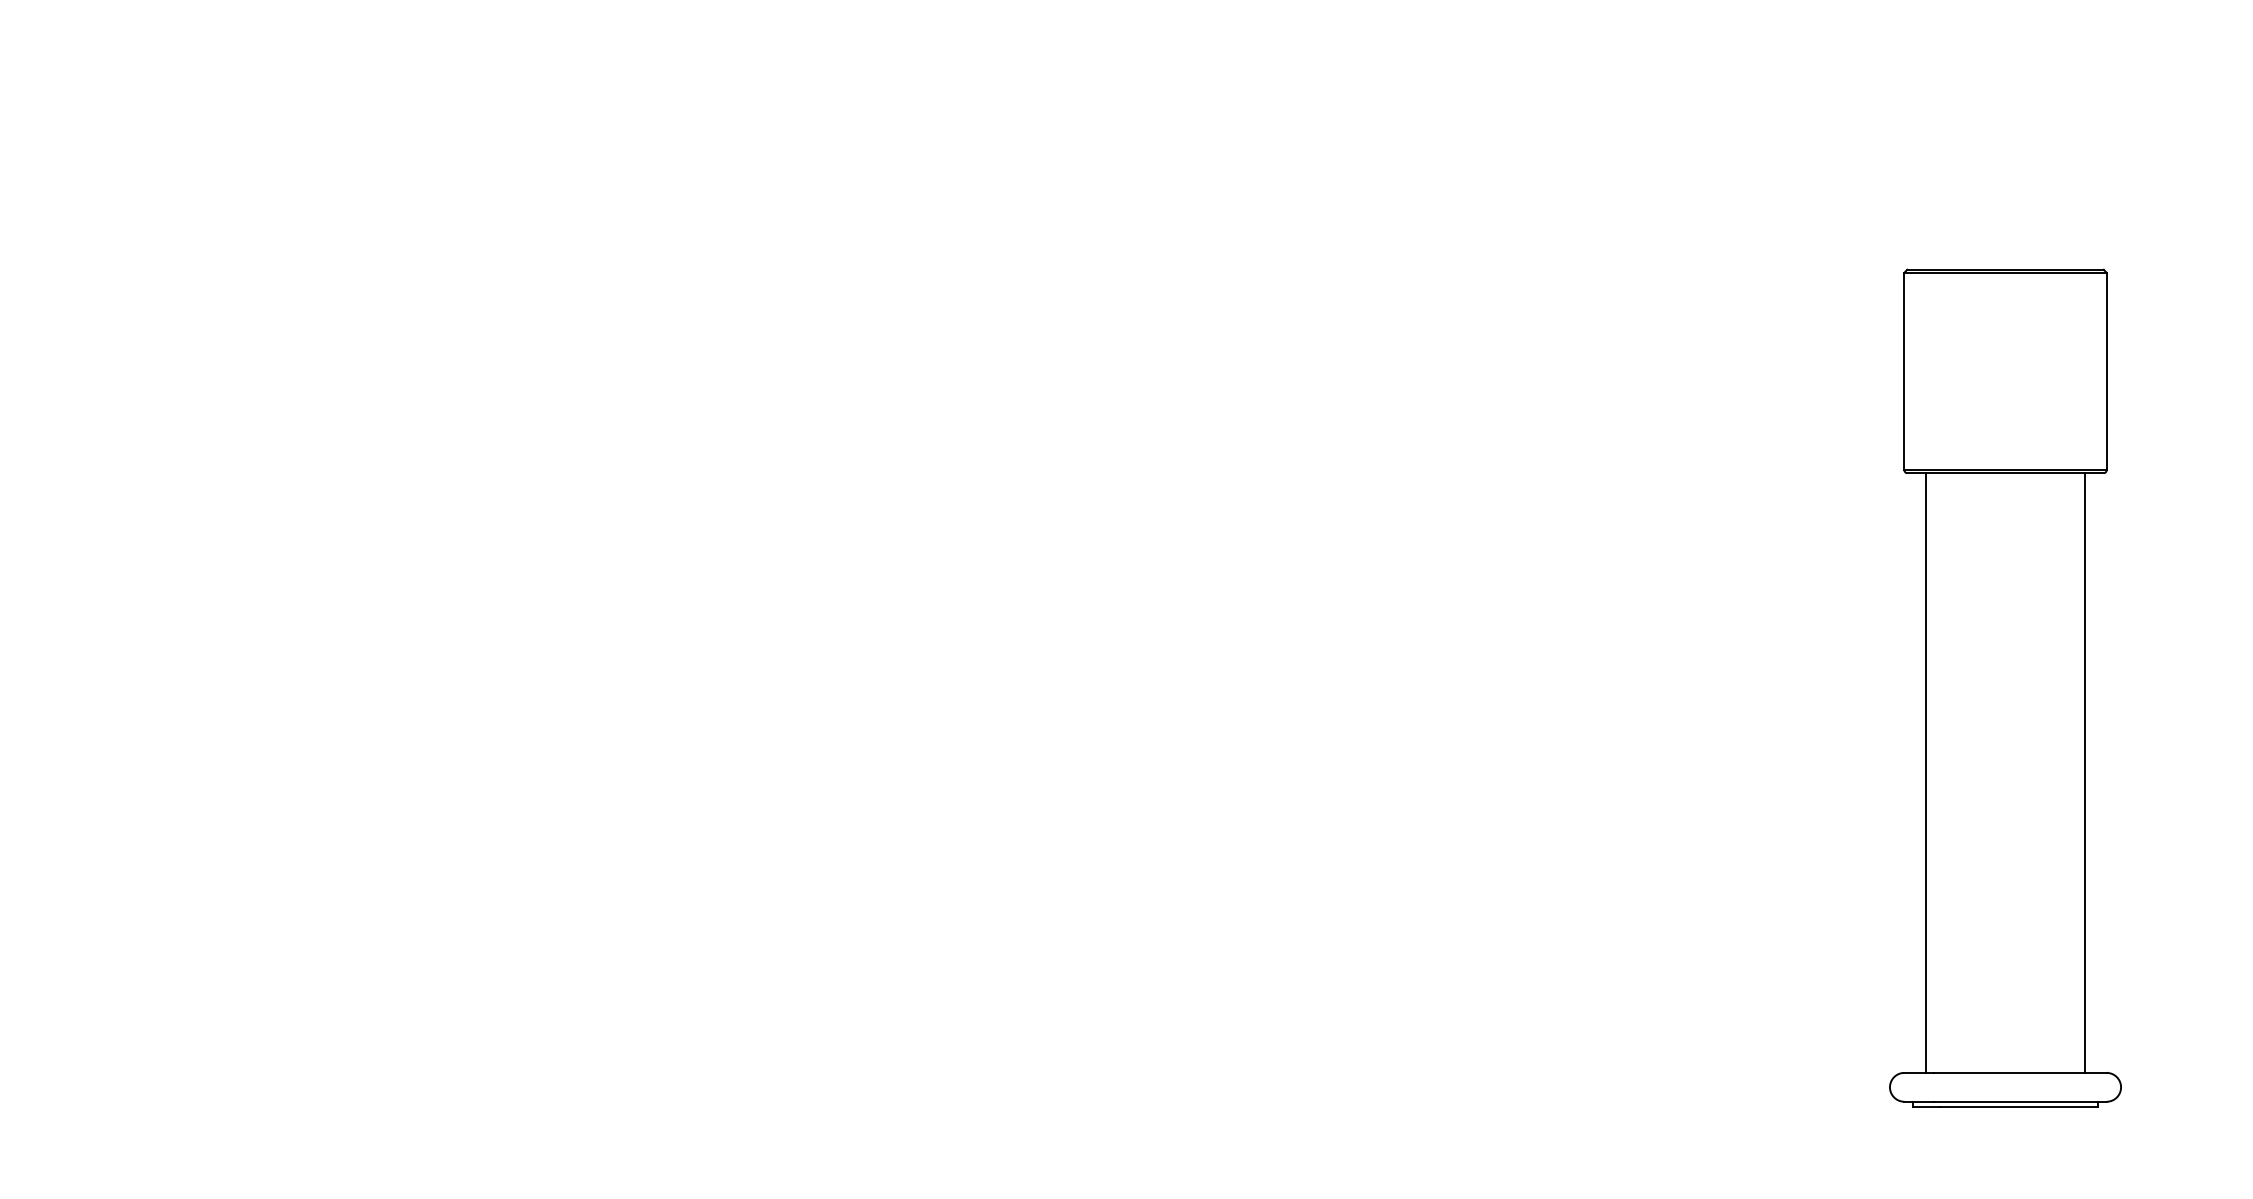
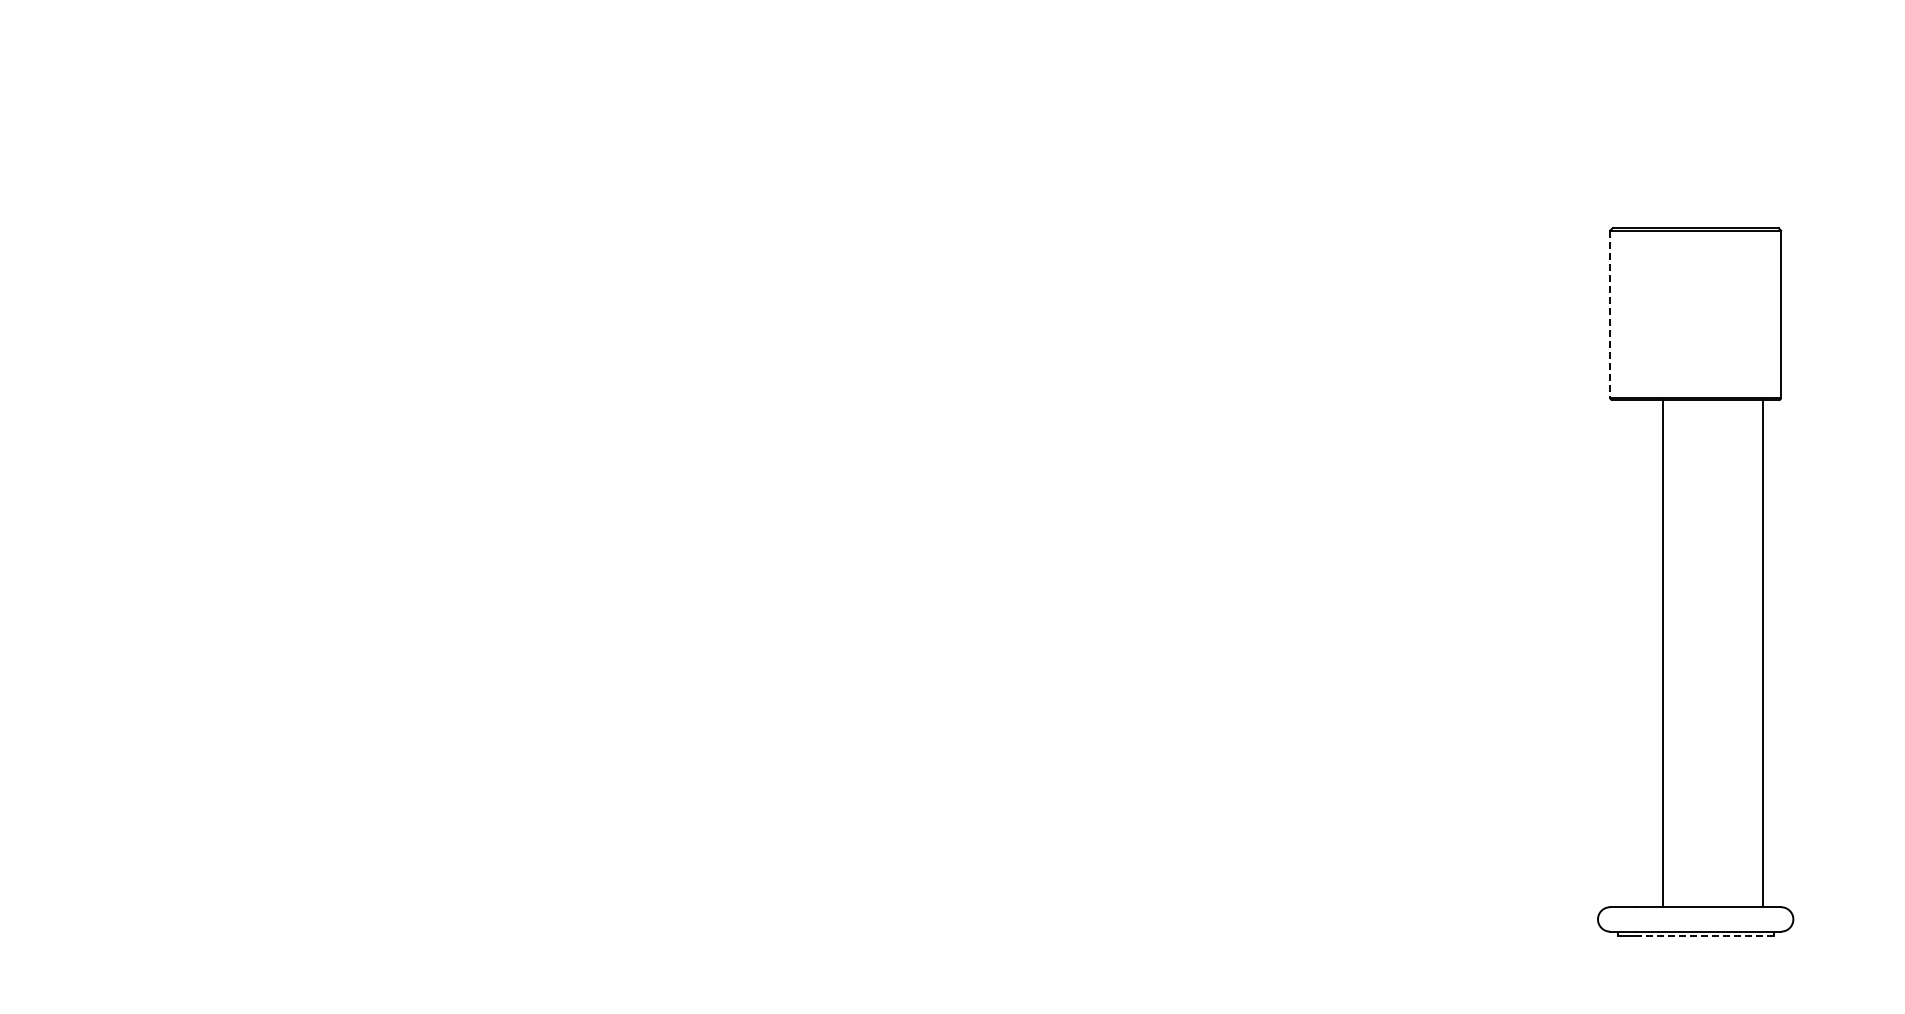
line: (1904, 371) -> (1610, 314), solid -> dashed
line: (1926, 772) -> (1662, 653), moved
line: (2019, 1107) -> (1707, 936), solid -> dashed

